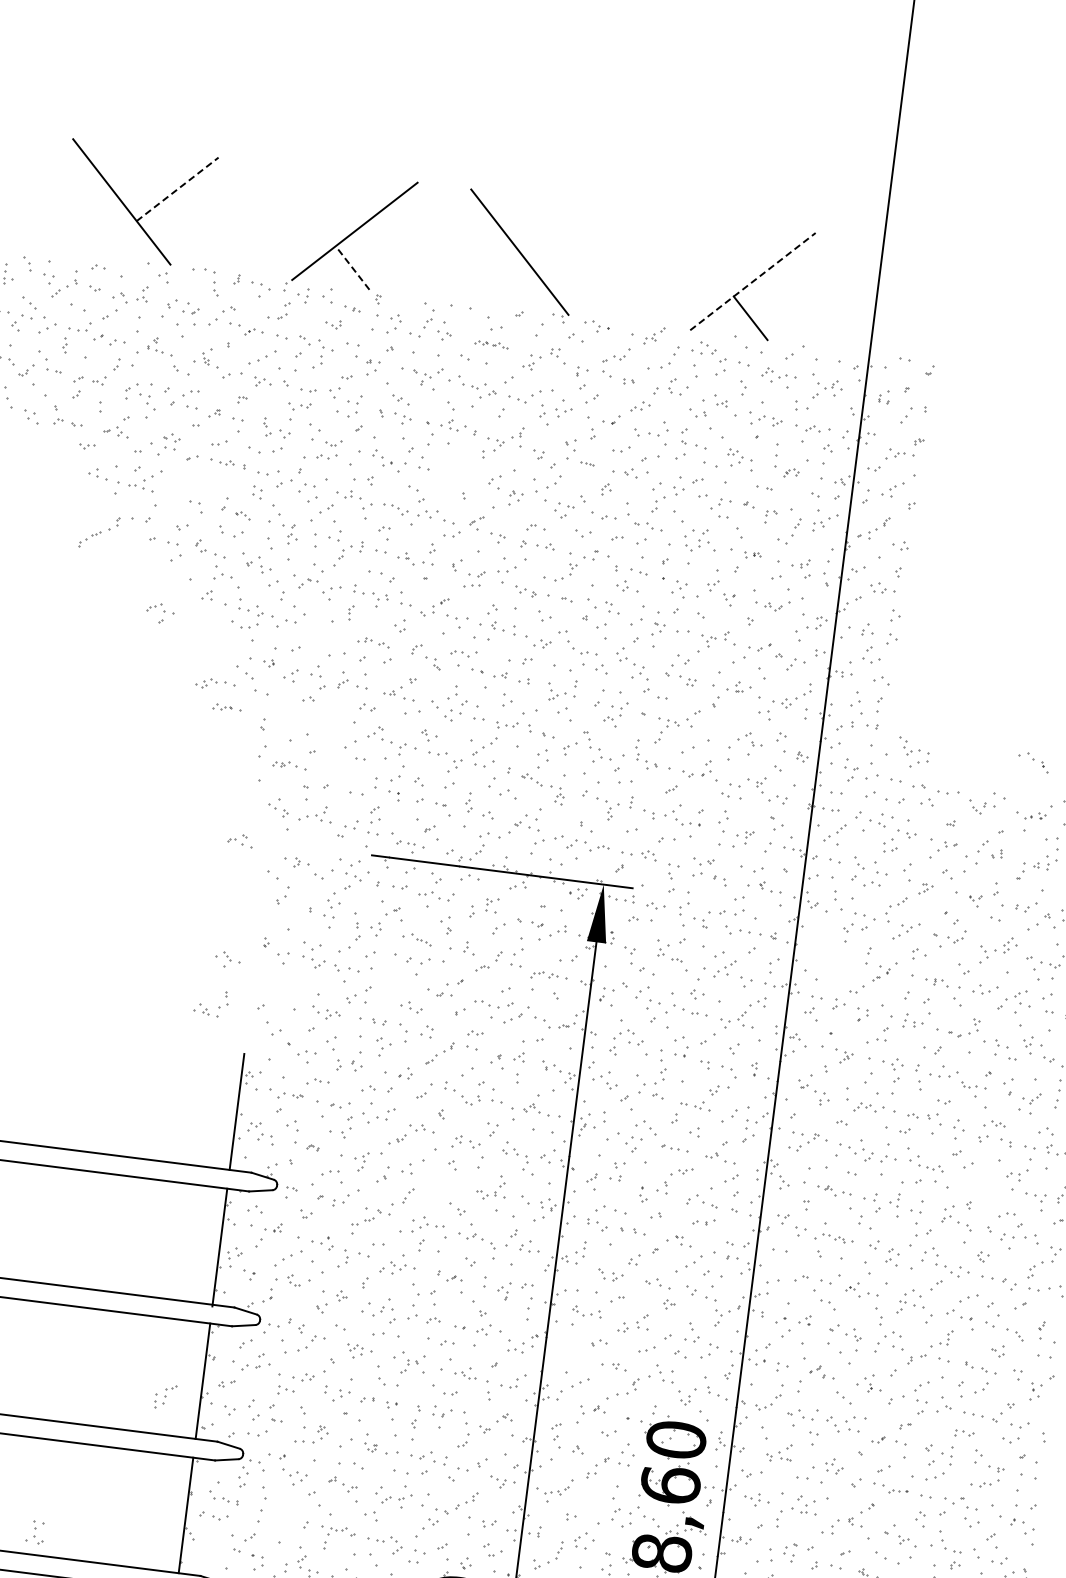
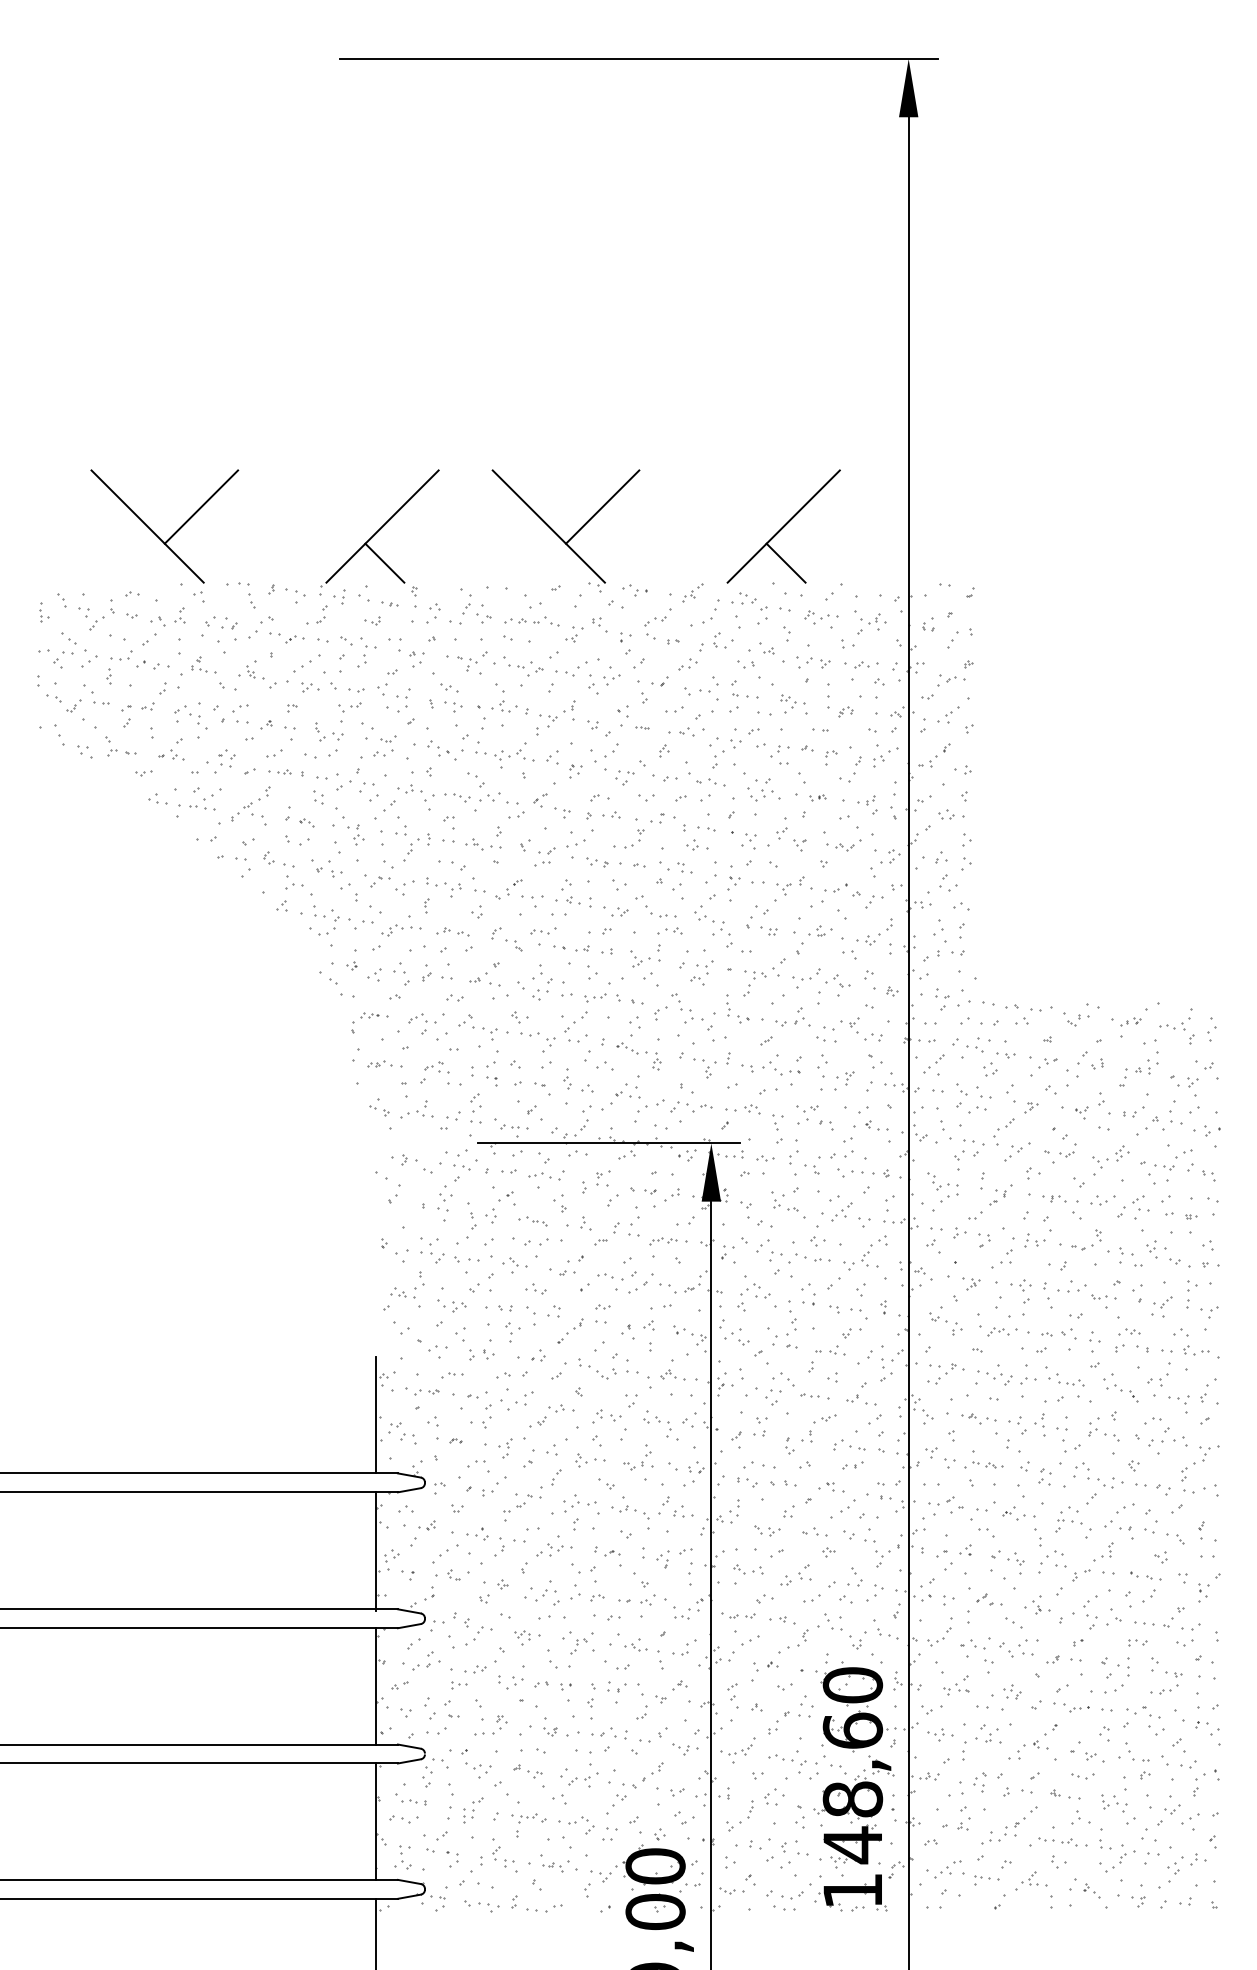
line: (177, 189) -> (201, 507), dashed -> solid
line: (575, 239) -> (602, 506), added
line: (352, 268) -> (384, 563), dashed -> solid
line: (753, 281) -> (784, 526), dashed -> solid
part: (490, 344) -> (531, 621), size x1.67
part: (457, 475) -> (514, 755), added
part: (99, 531) -> (250, 803), moved
part: (160, 612) -> (422, 1023), moved
part: (588, 668) -> (669, 930), size x0.62
part: (215, 684) -> (401, 930), moved
part: (227, 708) -> (374, 1015), moved
part: (719, 728) -> (806, 974), added
part: (912, 753) -> (942, 1187), moved
part: (1033, 762) -> (1122, 1393), moved
part: (239, 840) -> (436, 1067), moved
part: (227, 960) -> (514, 1265), moved
part: (218, 1007) -> (414, 1288), moved
part: (444, 1184) -> (590, 1460), added
part: (787, 1267) -> (941, 1500), added
part: (571, 1356) -> (738, 1615), added
part: (165, 1396) -> (473, 1810), moved
part: (595, 1502) -> (780, 1757), added
part: (35, 1532) -> (402, 1857), moved
part: (892, 1559) -> (1082, 1776), size x0.62

